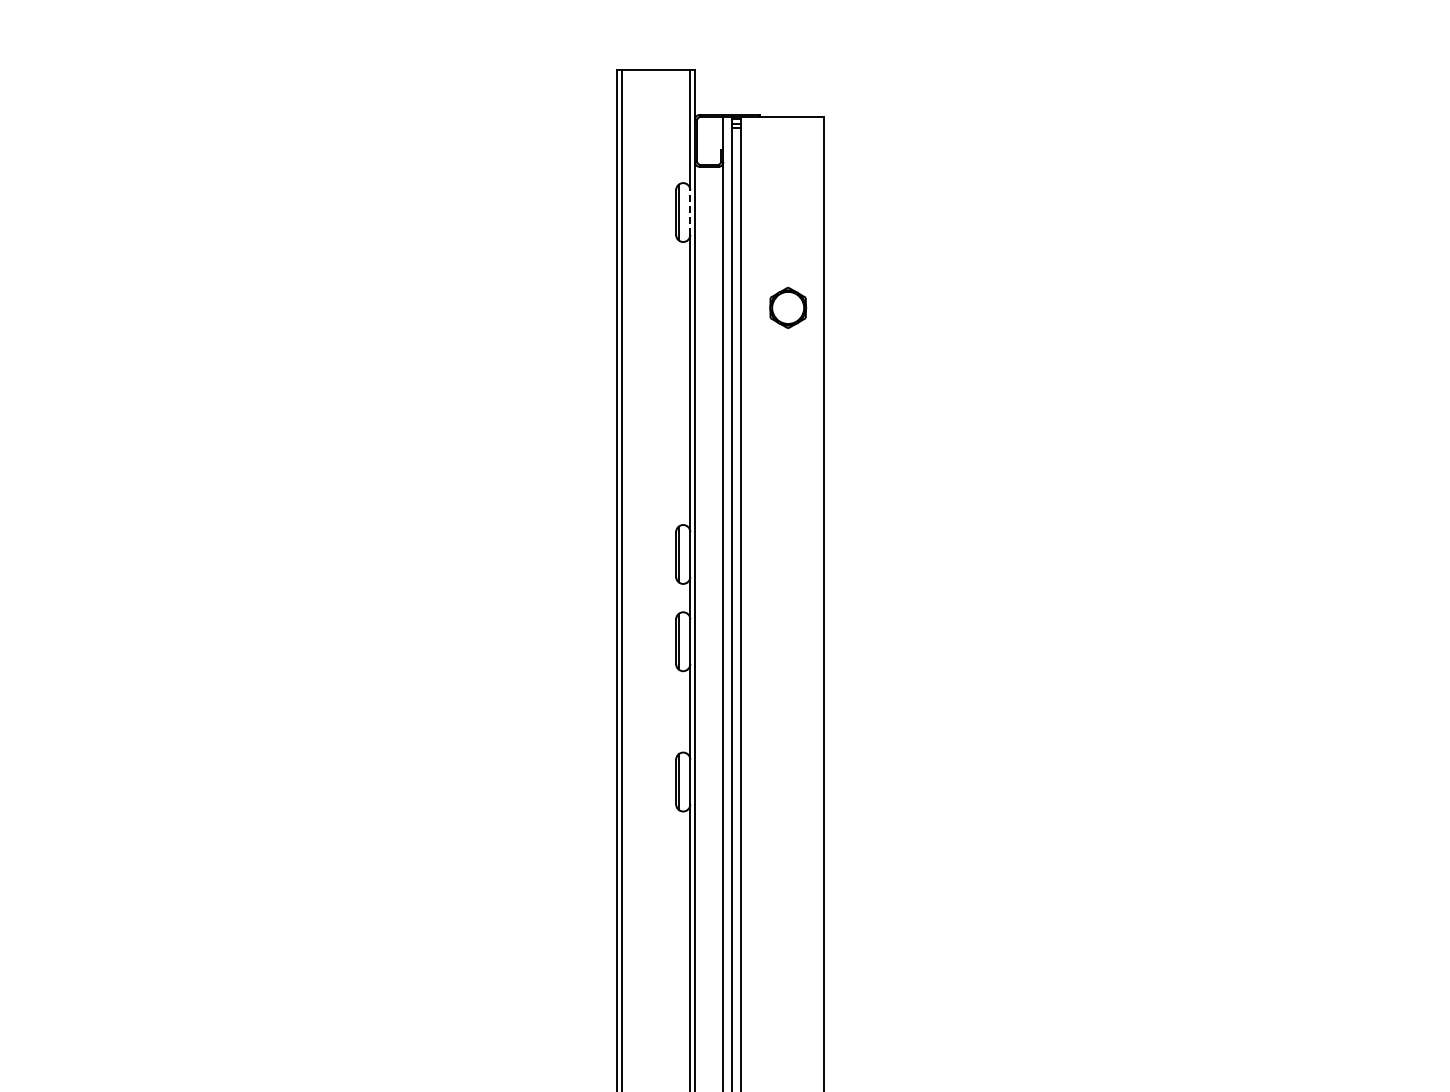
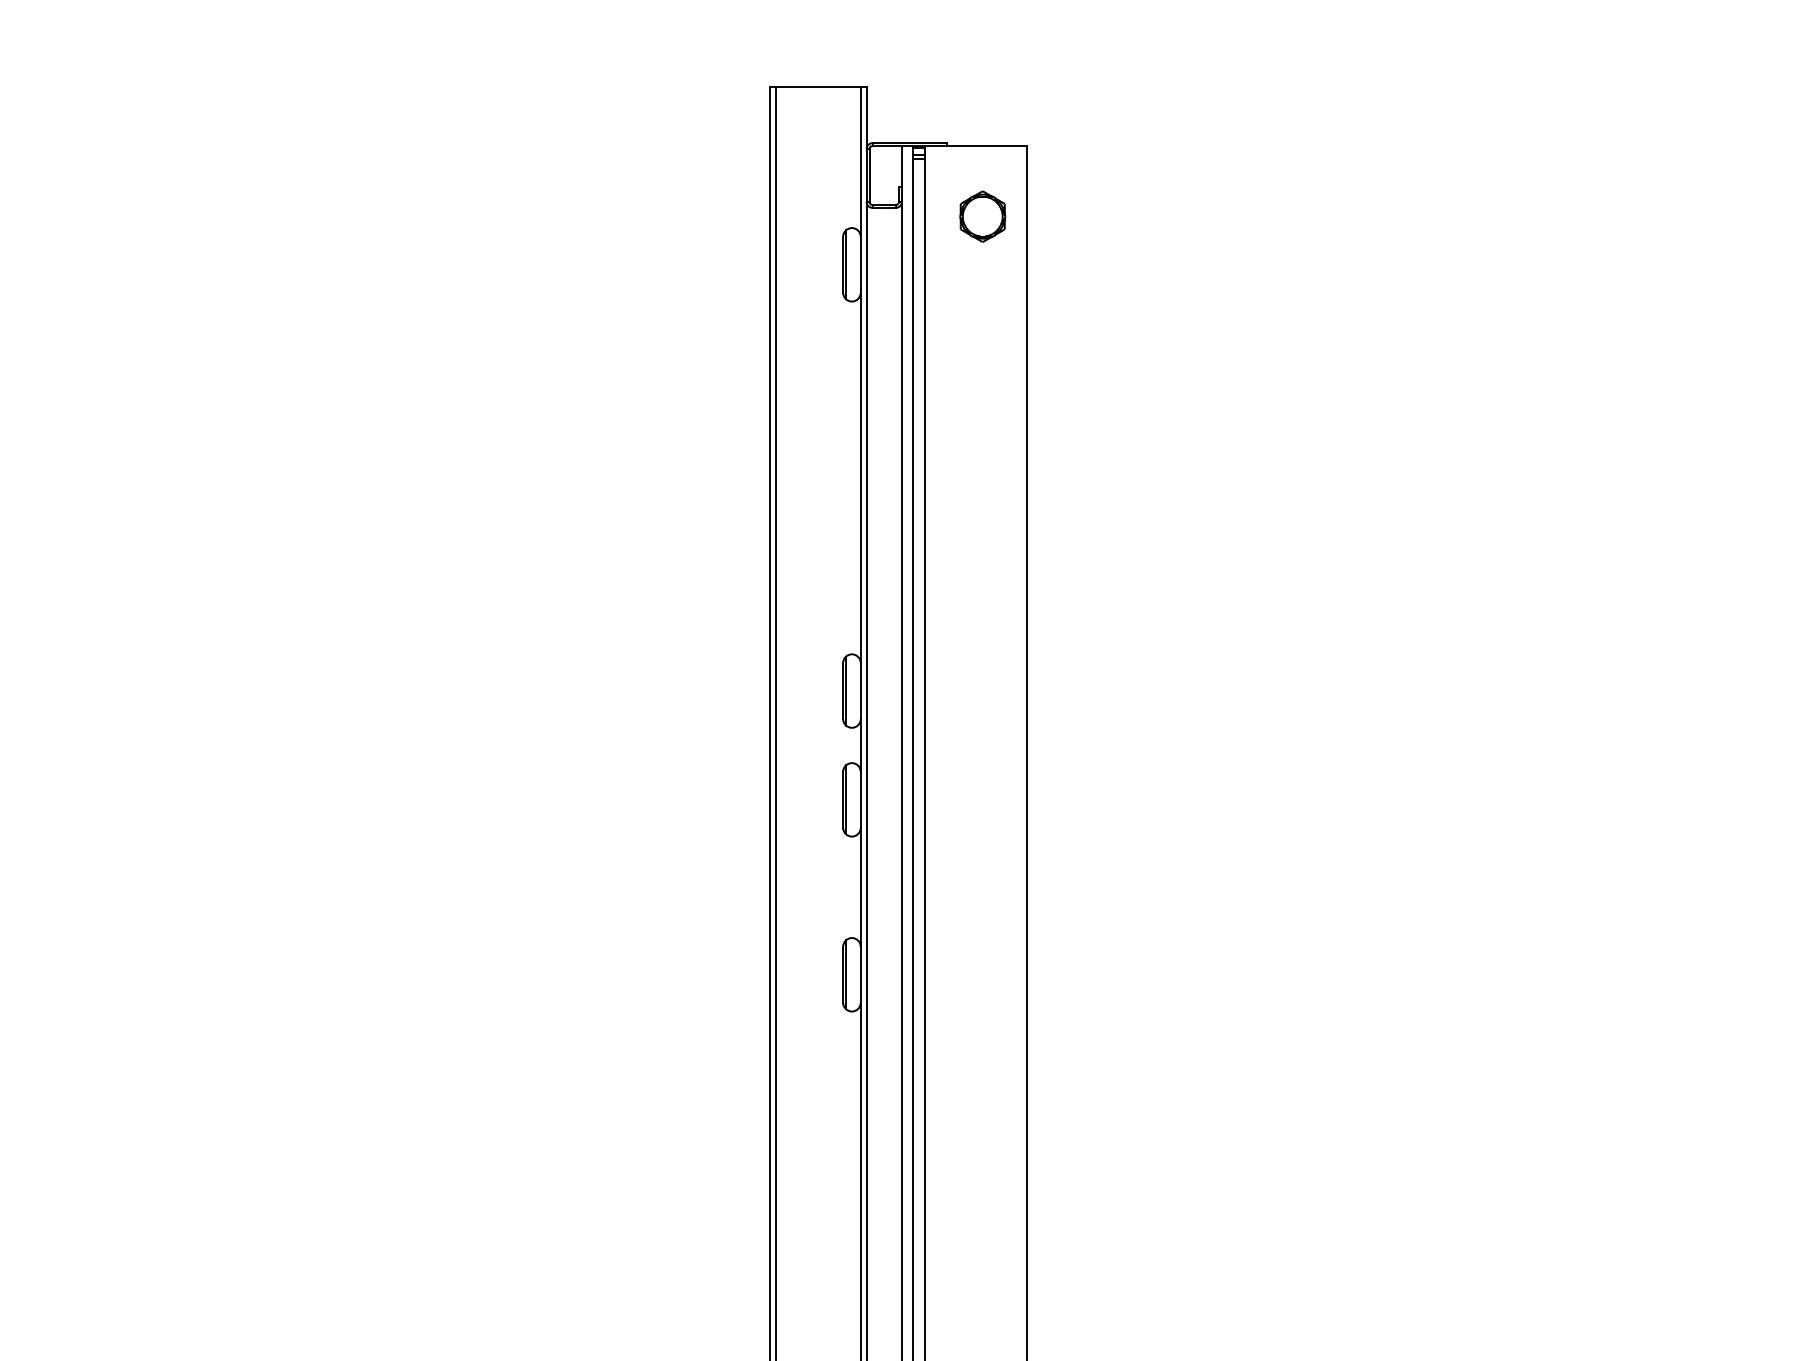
line: (690, 212) -> (860, 264), dashed -> solid
part: (788, 307) -> (983, 216), moved

